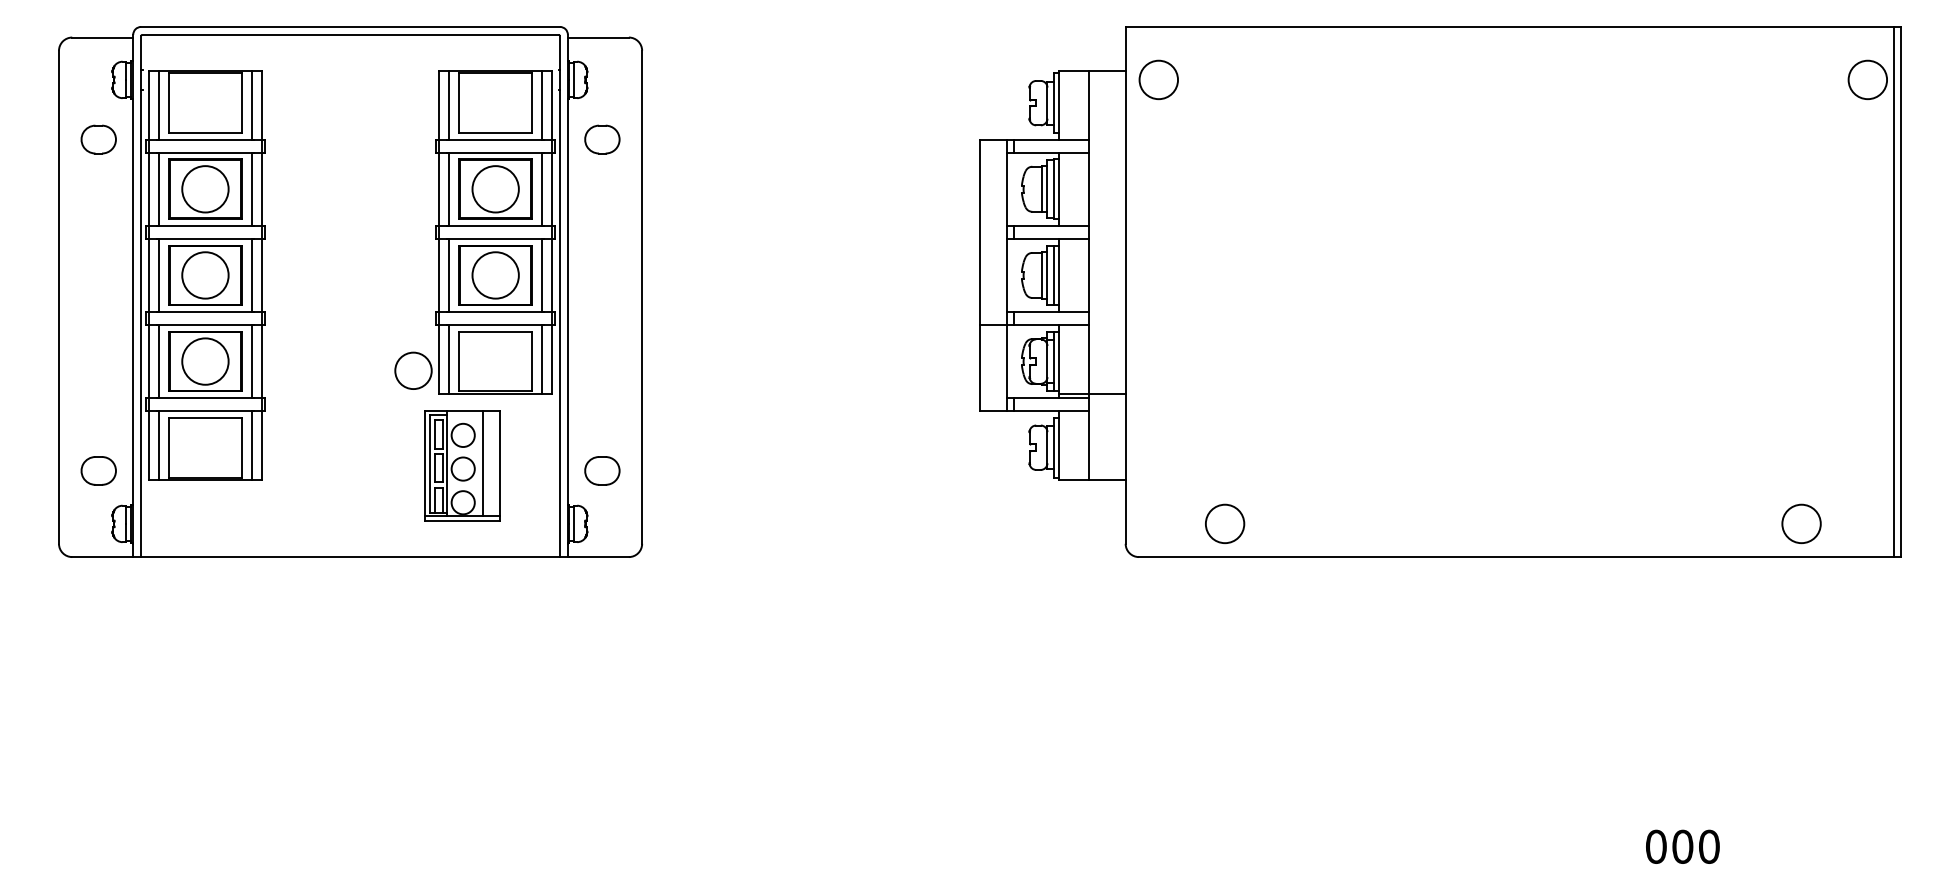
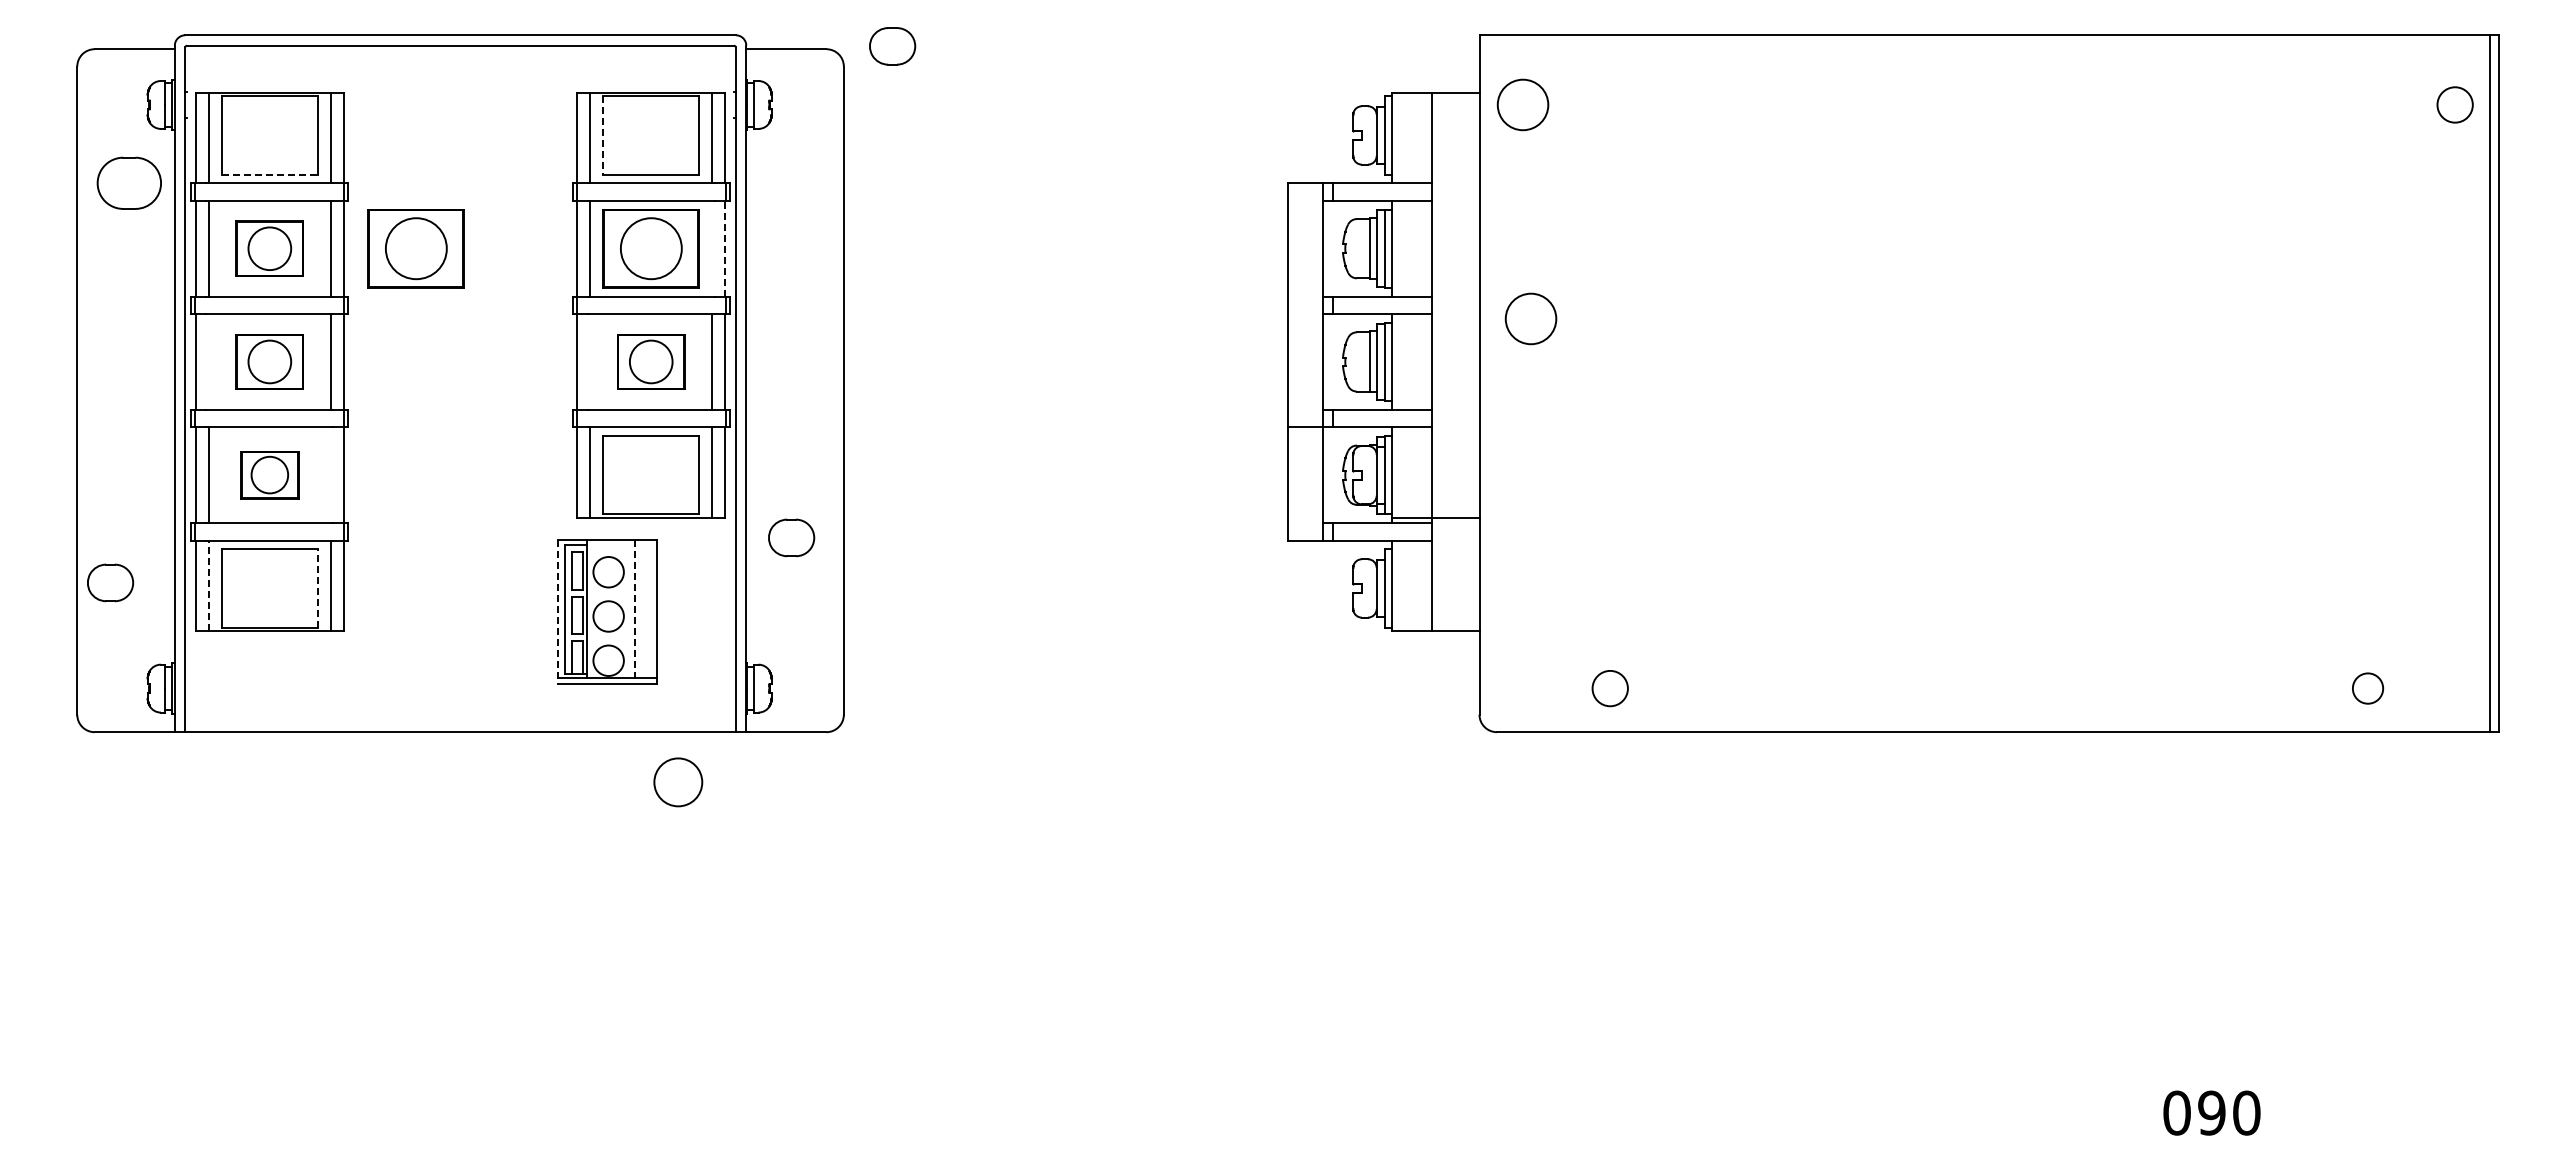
circle: (1867, 79) -> (2454, 104), size x0.7
line: (459, 103) -> (603, 135), solid -> dashed
line: (205, 132) -> (269, 174), solid -> dashed
part: (98, 139) -> (129, 183), size x1.4
part: (602, 139) -> (892, 46), moved
part: (205, 189) -> (269, 248), size x0.7
part: (316, 189) -> (415, 248), added
line: (542, 189) -> (712, 248), removed
line: (552, 189) -> (725, 248), solid -> dashed
circle: (1164, 242) -> (1530, 318), added
line: (158, 275) -> (208, 361), removed
part: (205, 275) -> (269, 361), size x0.7
line: (449, 275) -> (590, 361), removed
part: (495, 275) -> (650, 361), size x0.7
part: (205, 361) -> (269, 474), size x0.6
line: (251, 361) -> (330, 475), removed
circle: (413, 370) -> (678, 782), moved
line: (158, 445) -> (208, 585), solid -> dashed
line: (241, 447) -> (317, 587), solid -> dashed
line: (482, 463) -> (634, 609), solid -> dashed
line: (425, 466) -> (558, 612), solid -> dashed
part: (98, 470) -> (110, 582), moved
part: (602, 470) -> (791, 537), moved
circle: (1225, 523) -> (1610, 688), size x0.7
circle: (1801, 523) -> (2367, 688), size x0.6
text: (1682, 846) -> (2211, 1112), 000 -> 090

